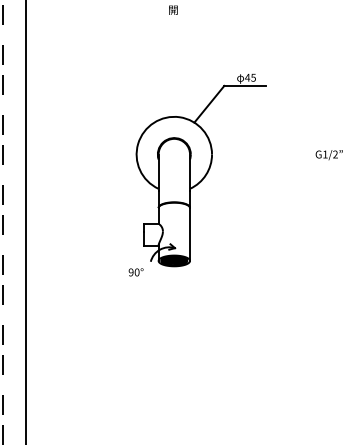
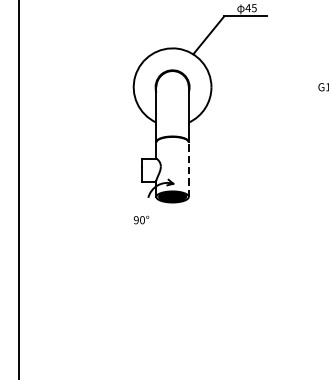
line: (190, 234) -> (189, 169), solid -> dashed
text: (135, 272) -> (140, 220), moved

